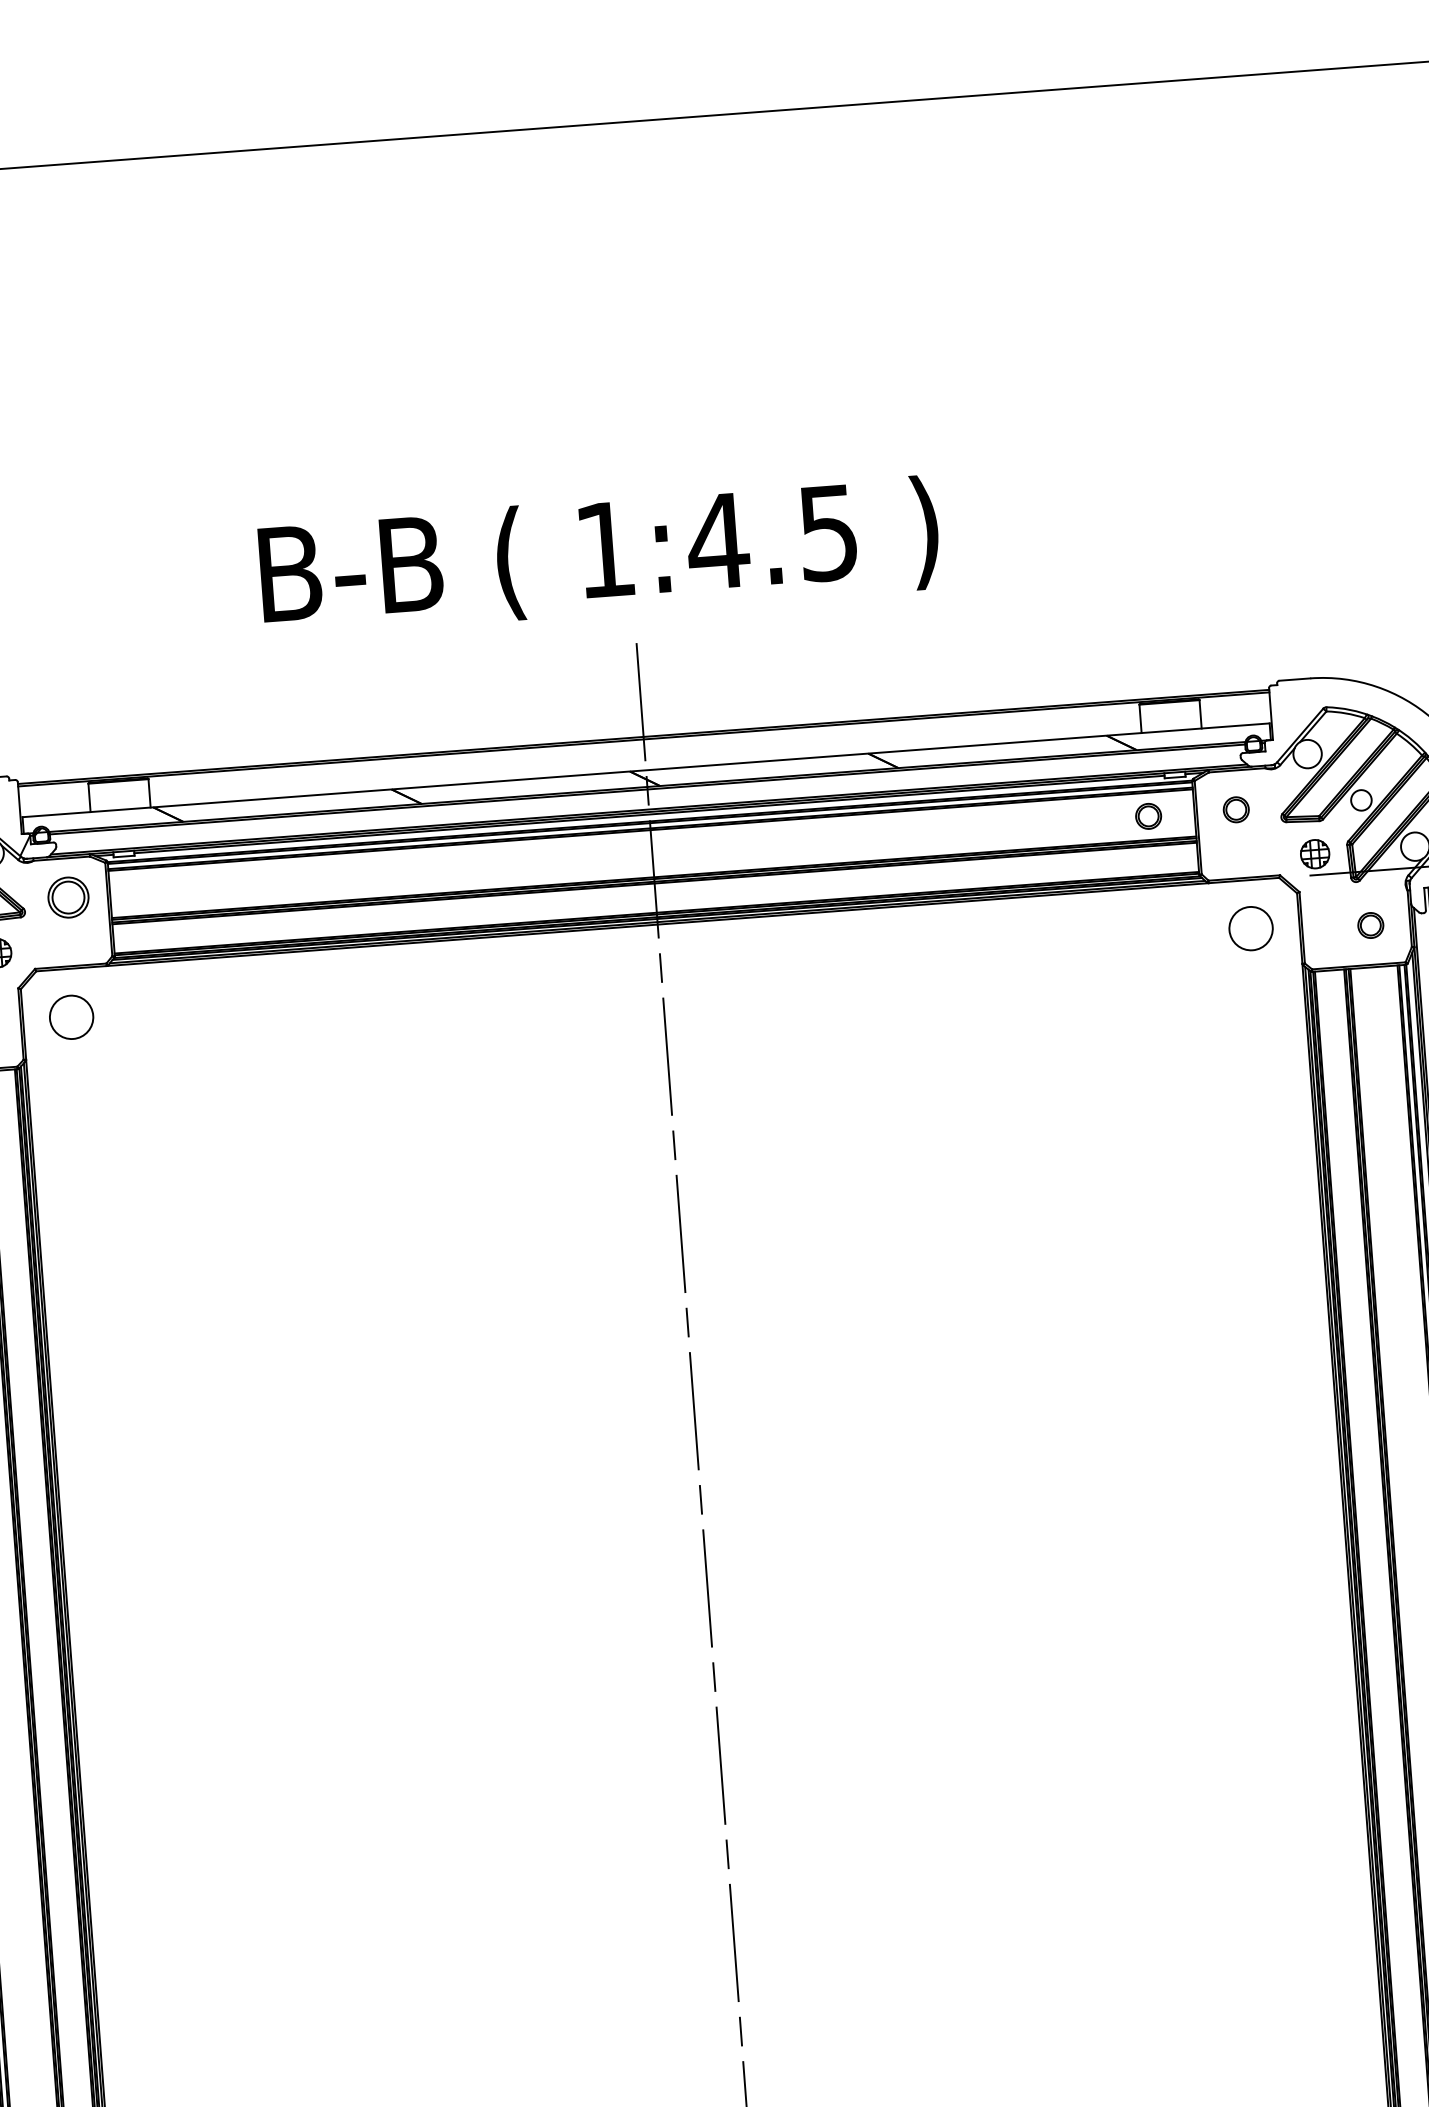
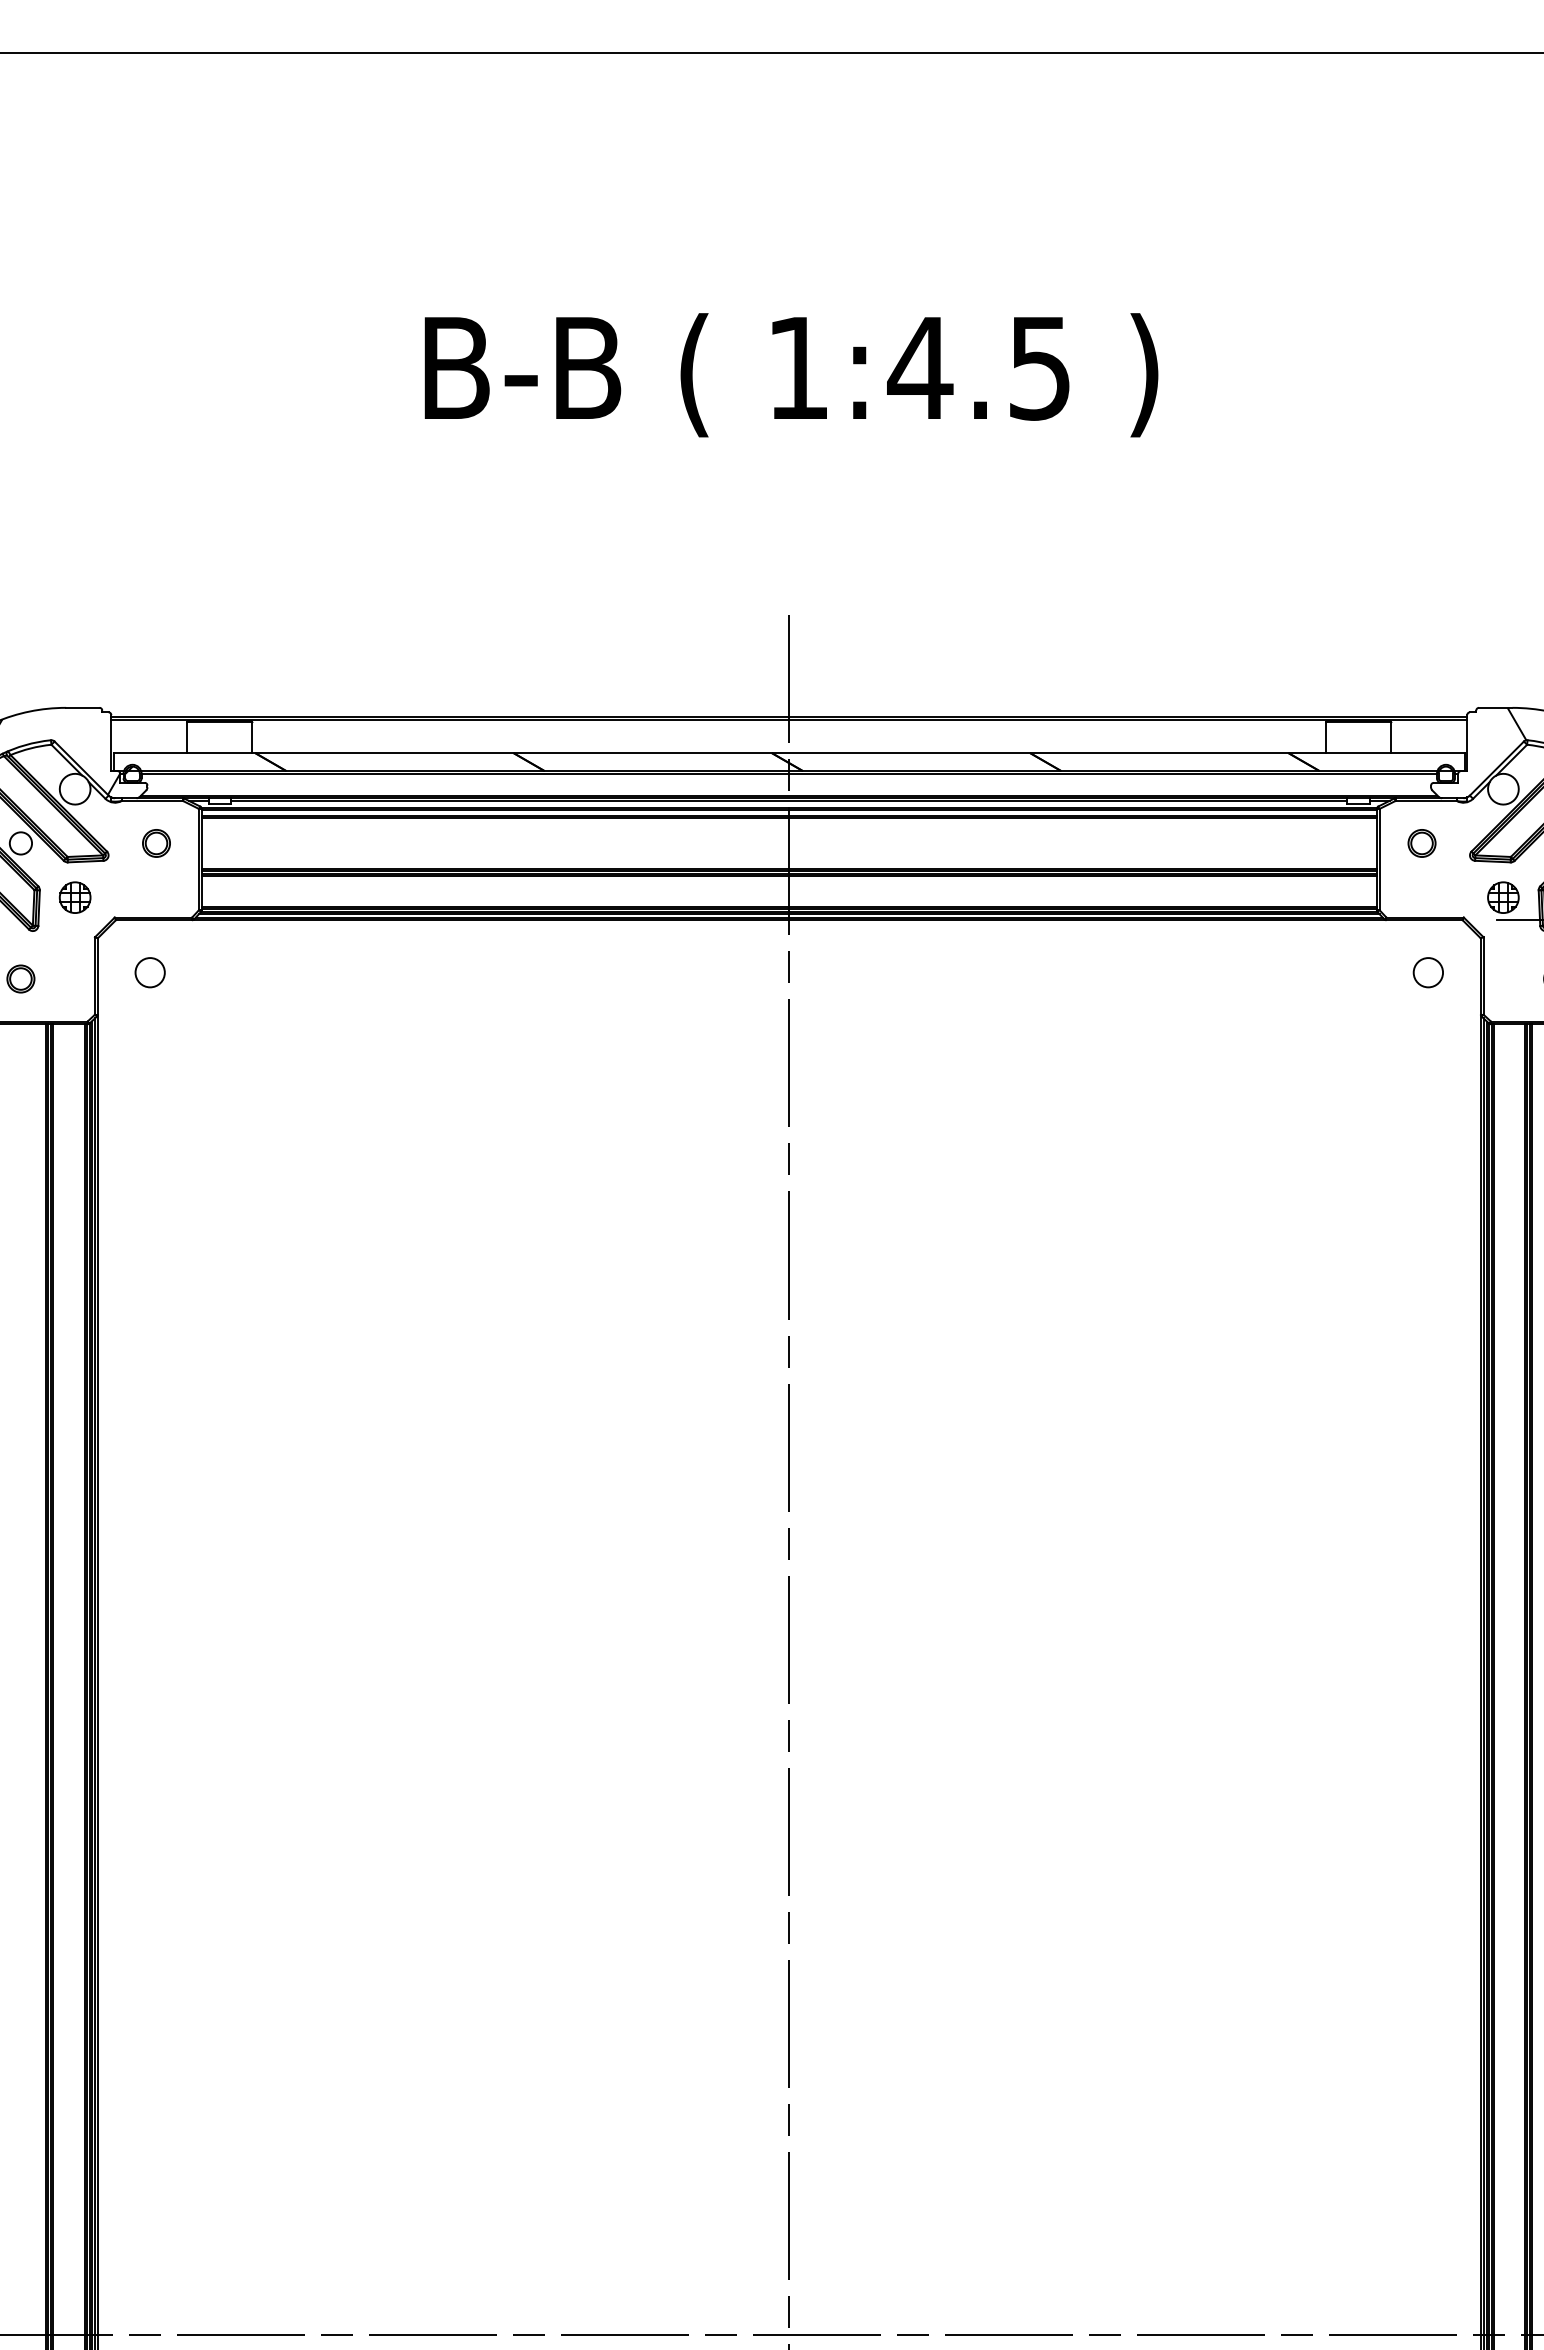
text: (599, 557) -> (791, 375), moved
hatch: (1315, 692) -> (1516, 723), added
part: (1148, 816) -> (1326, 843), removed
part: (68, 897) -> (156, 843), size x0.62
circle: (1251, 928) -> (1428, 972), size x0.62
circle: (70, 1017) -> (149, 972), size x0.62

